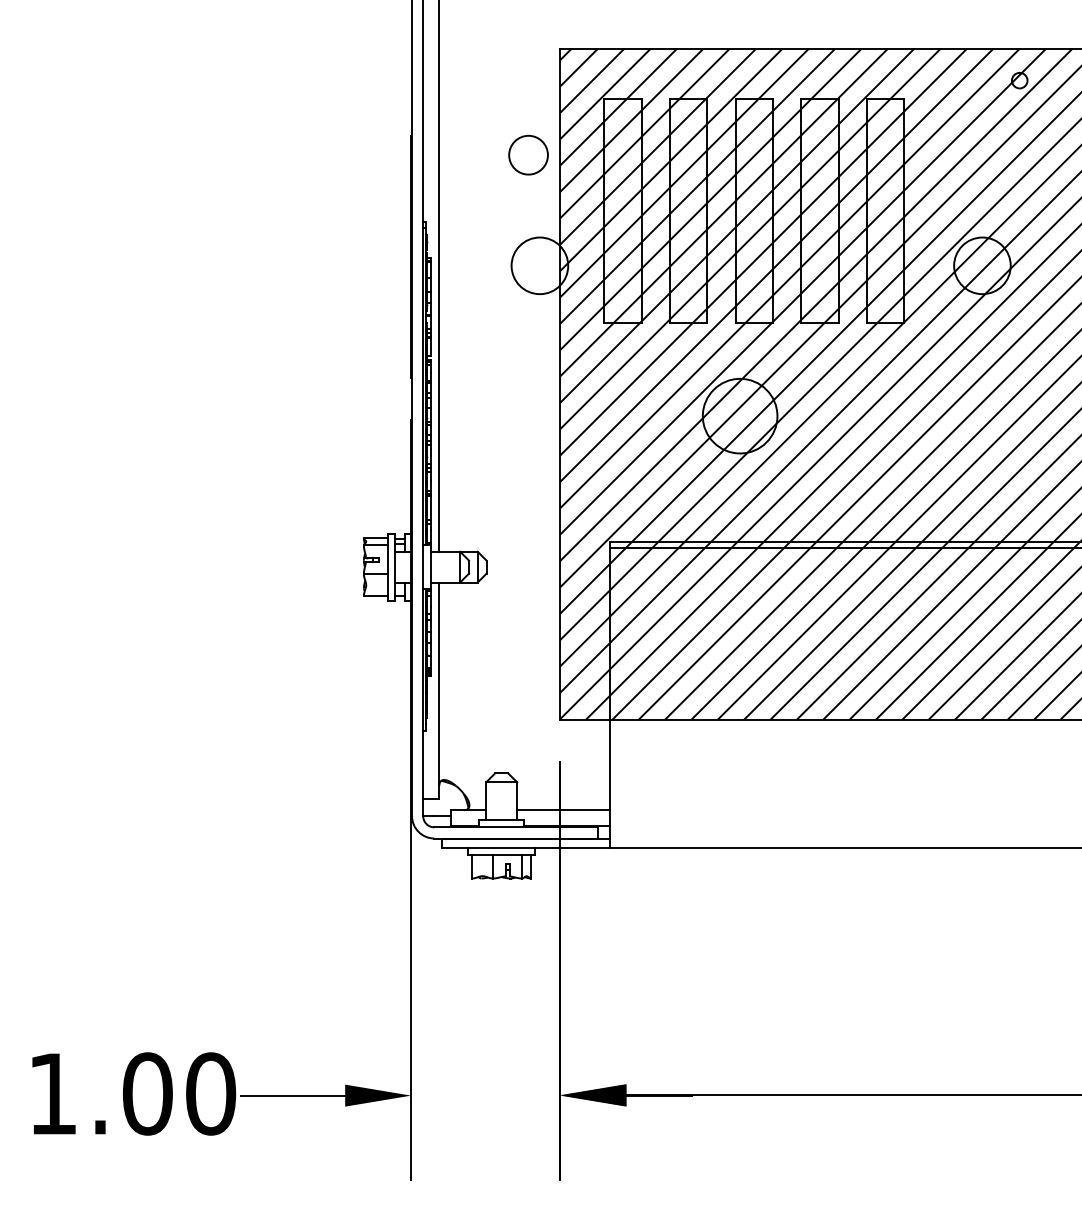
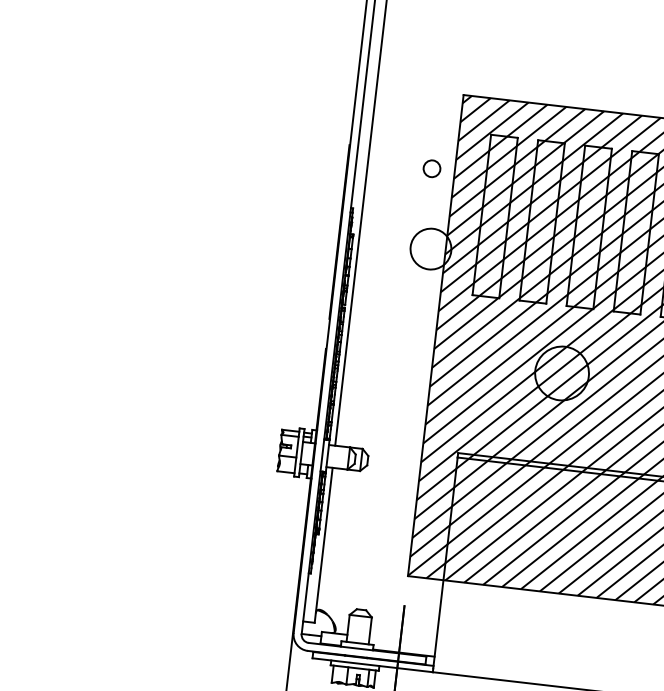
circle: (528, 154) -> (432, 168), size x0.6
line: (563, 810) -> (402, 641), removed

